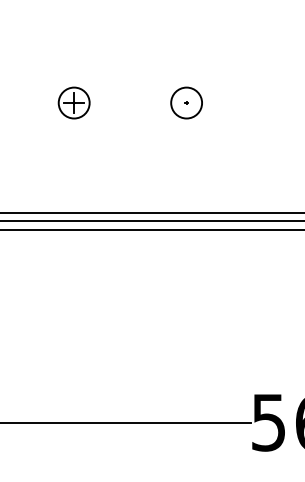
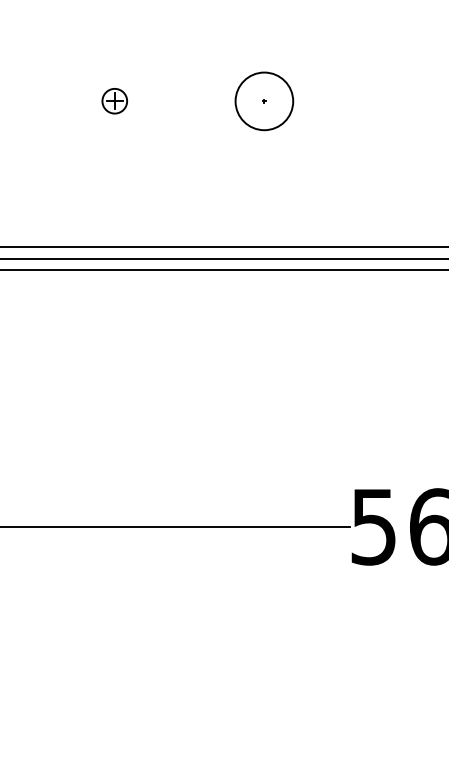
part: (74, 102) -> (114, 100), size x0.6
circle: (185, 102) -> (263, 100), size x1.4

